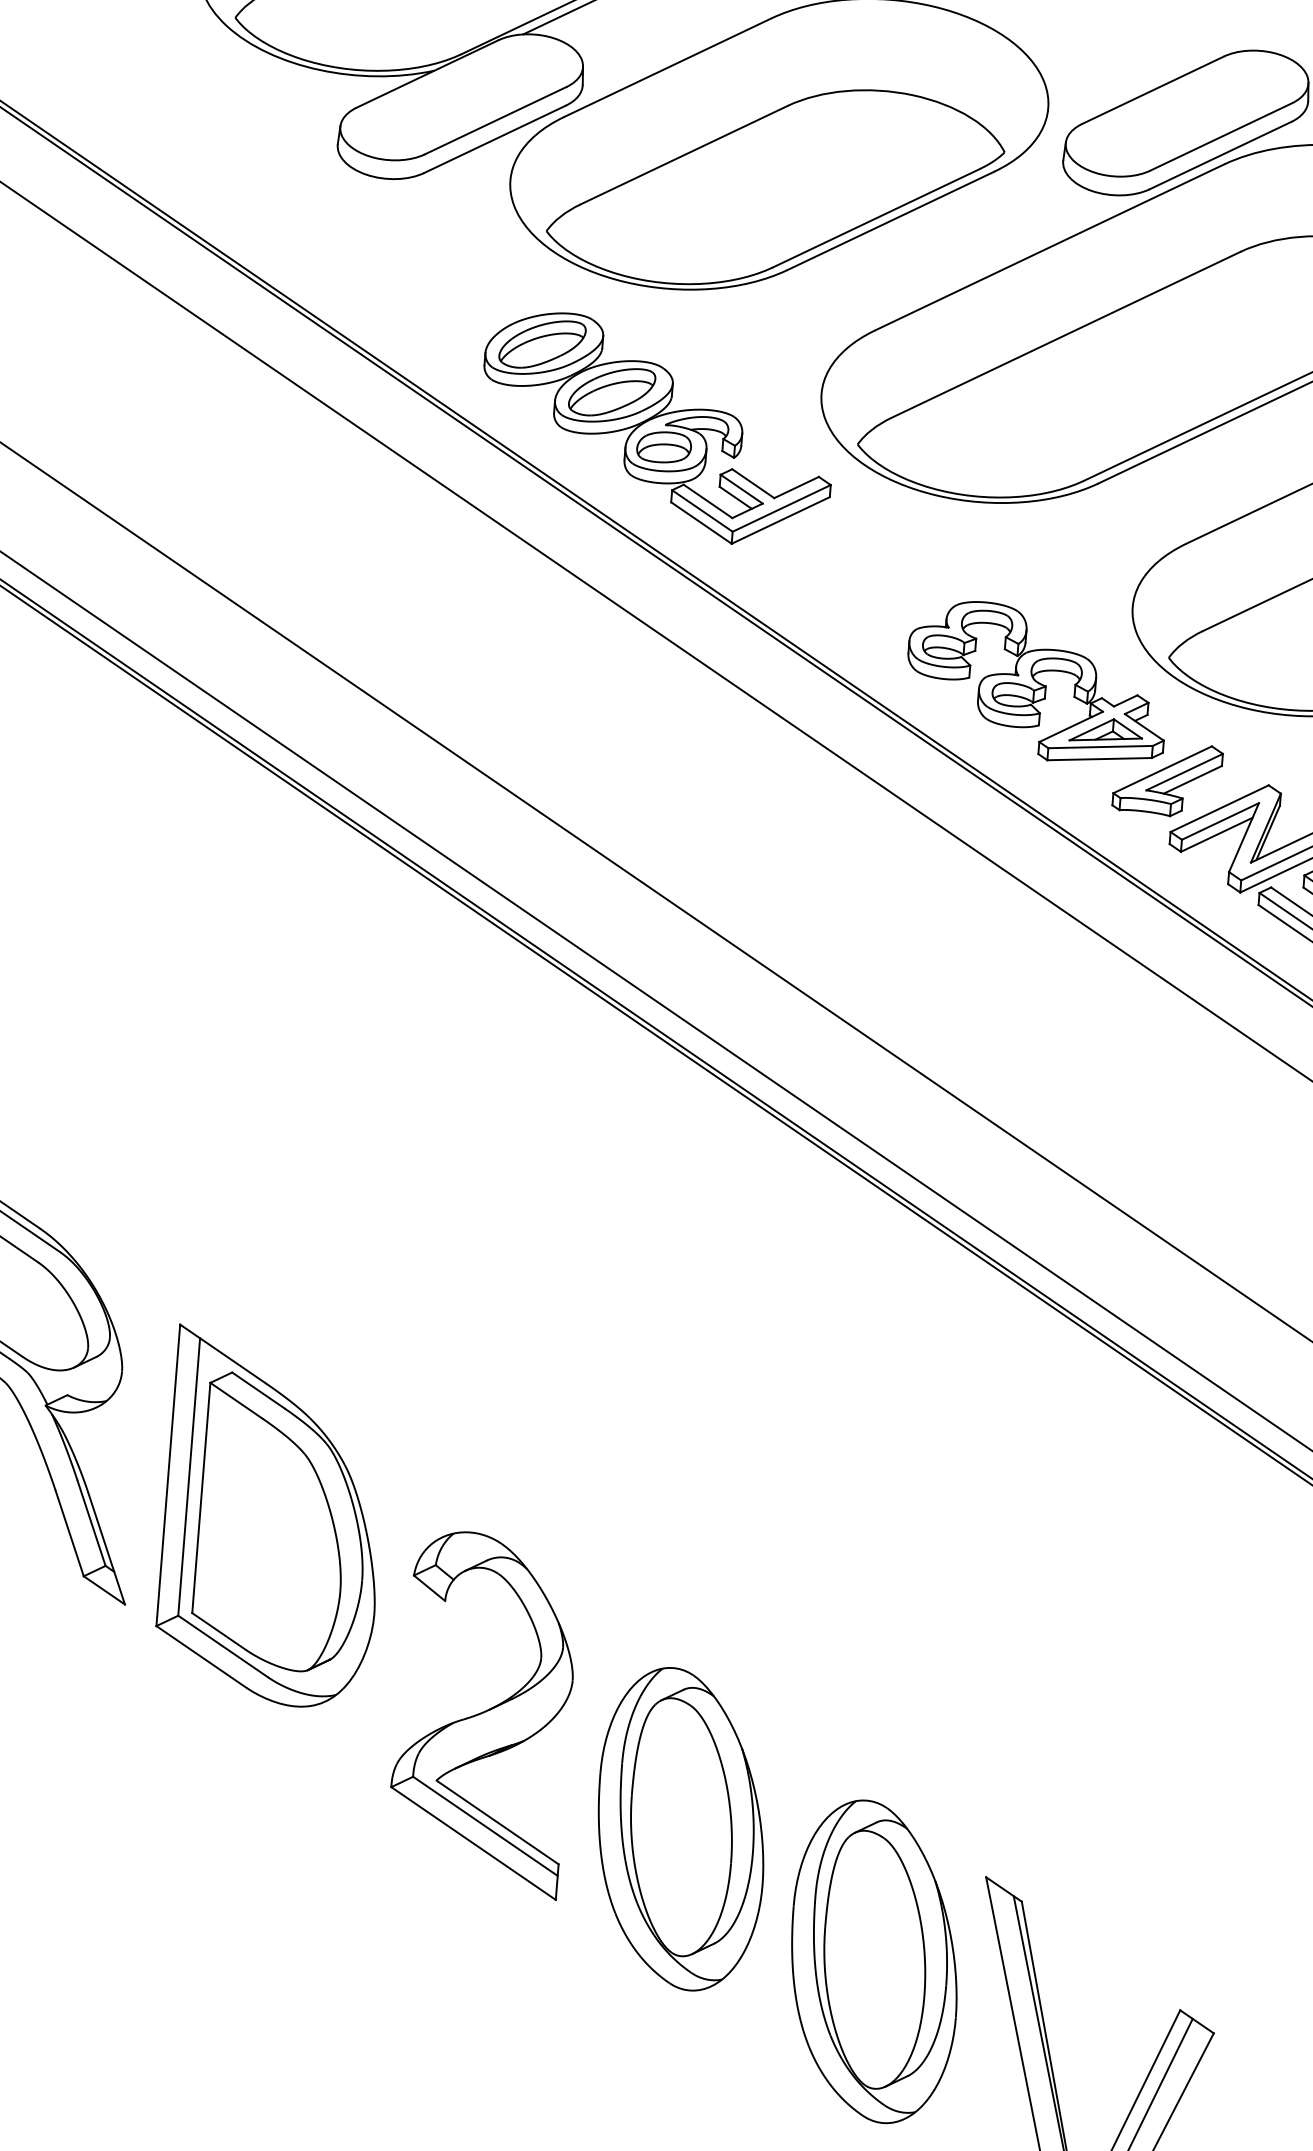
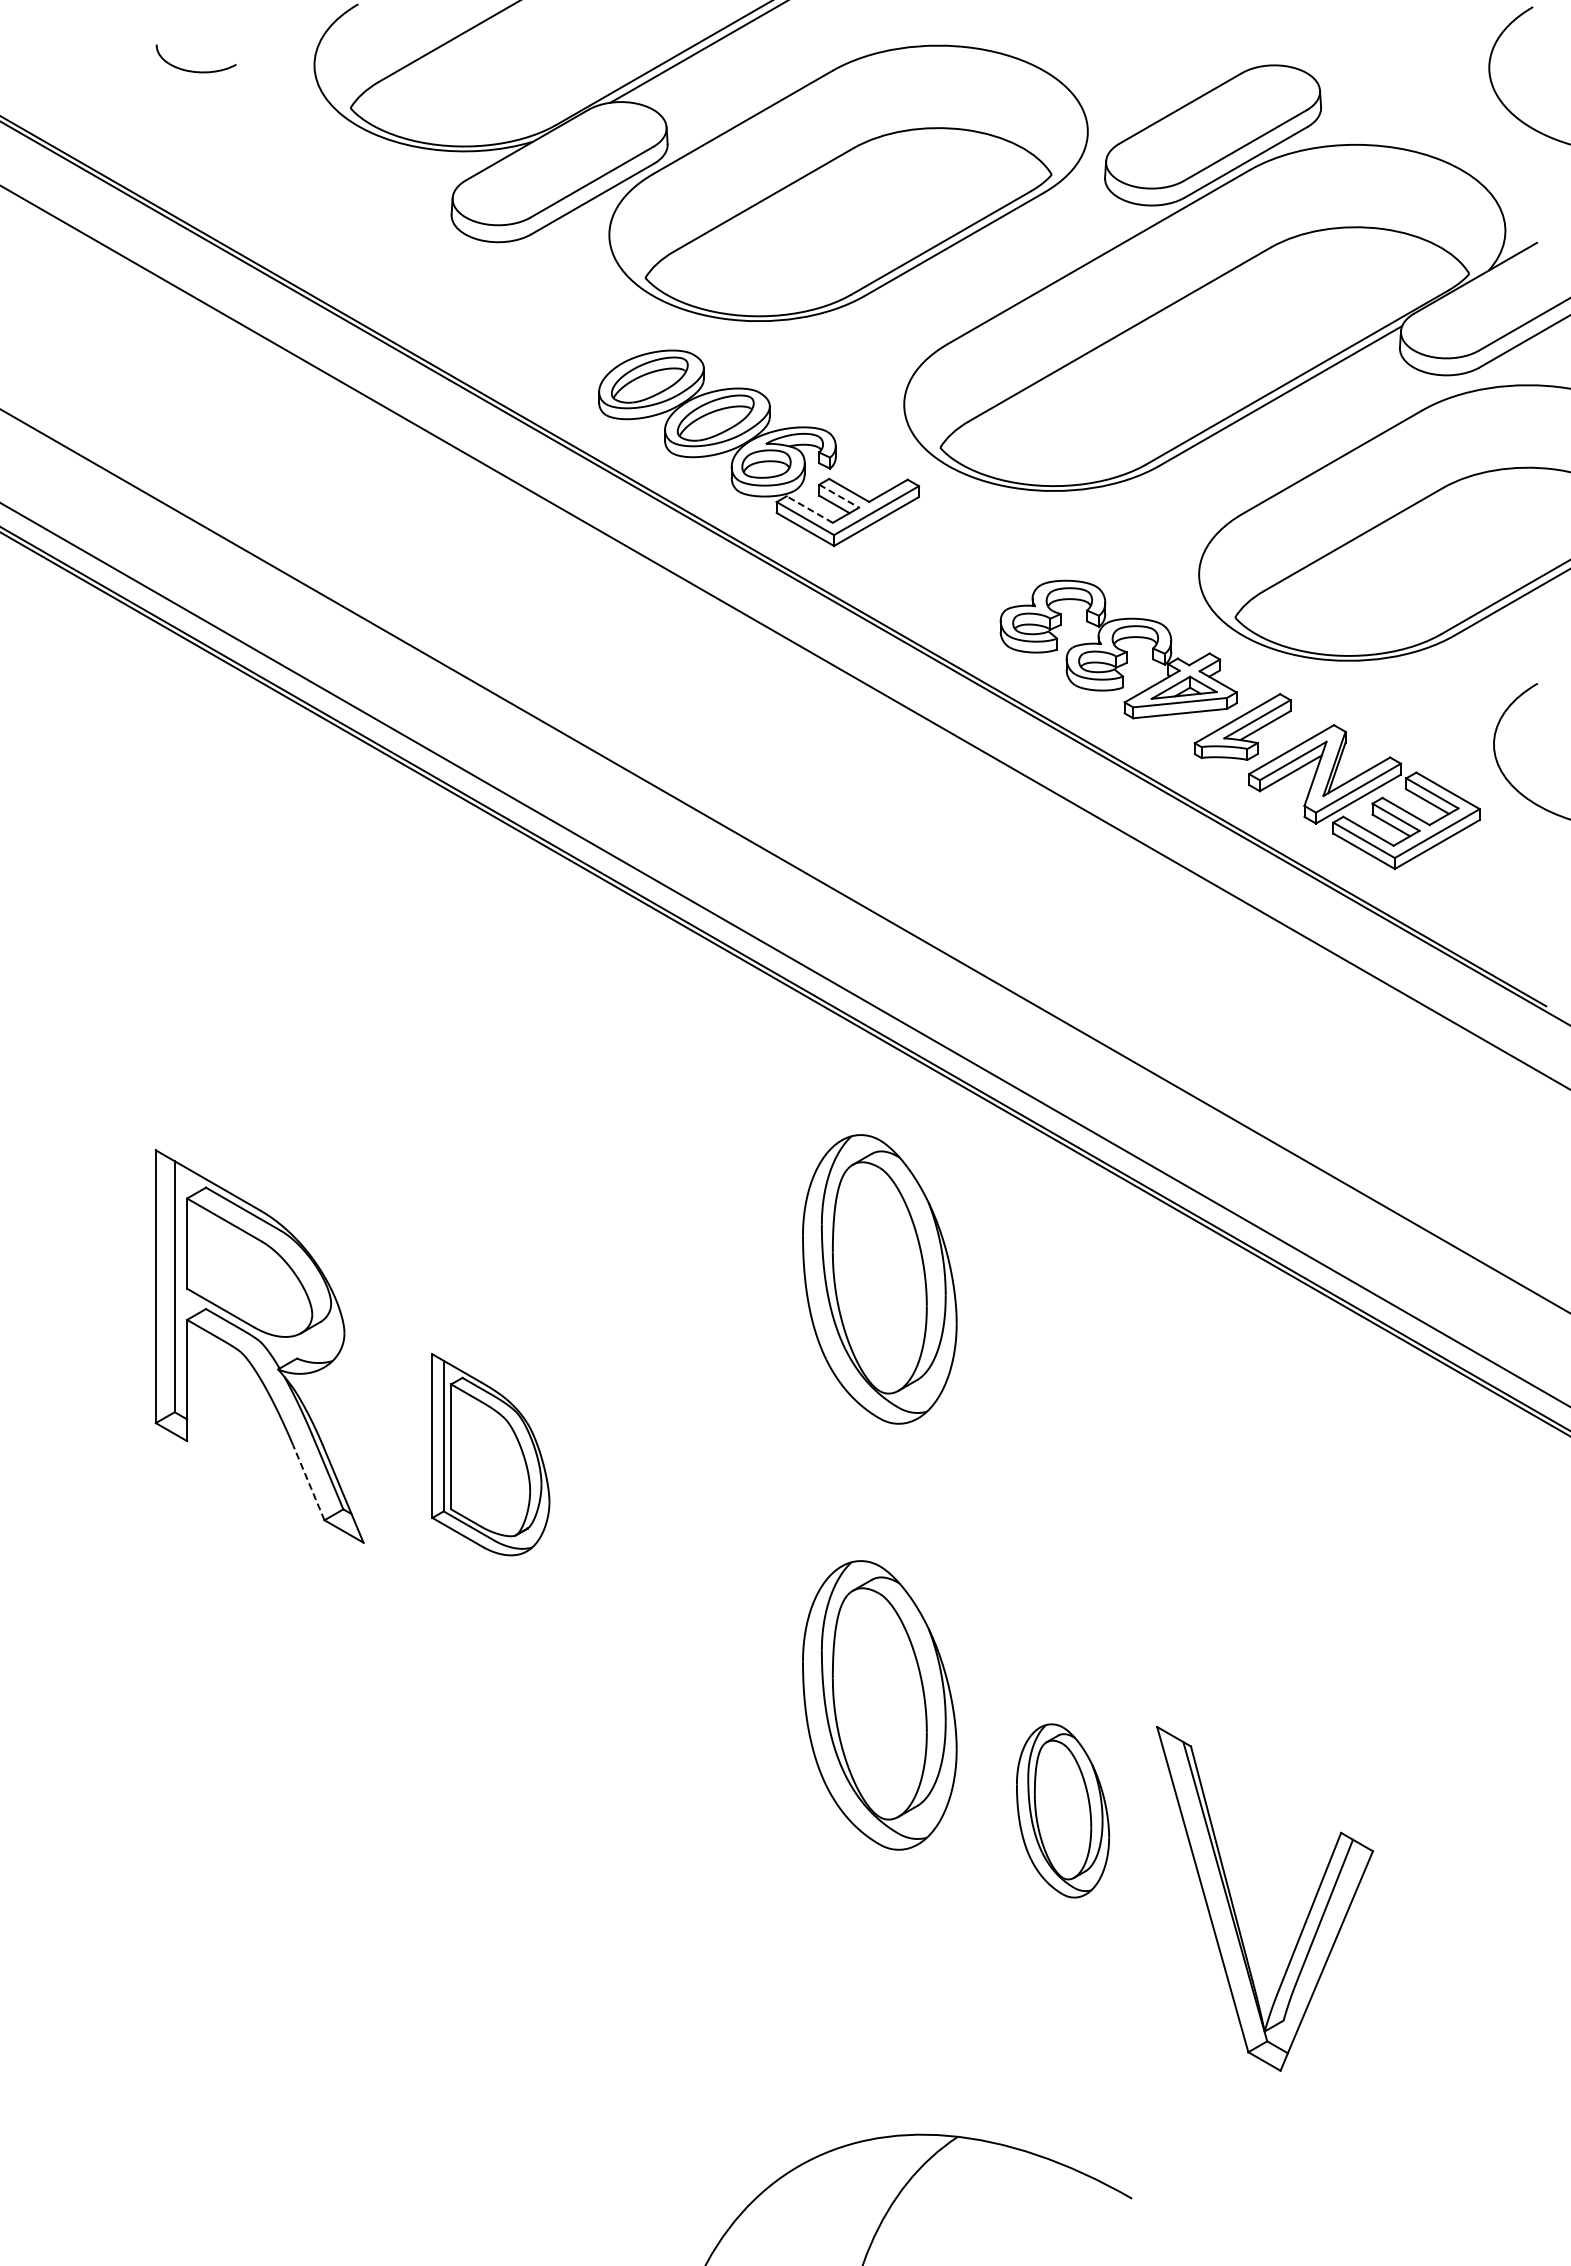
line: (742, 489) -> (839, 496), solid -> dashed
line: (707, 501) -> (809, 509), solid -> dashed
part: (718, 1358) -> (879, 1279), added
part: (272, 1518) -> (490, 1454), size x0.6
line: (69, 1533) -> (308, 1482), solid -> dashed
part: (483, 1713) -> (693, 1615), removed
part: (874, 1961) -> (1062, 1810), size x0.6

